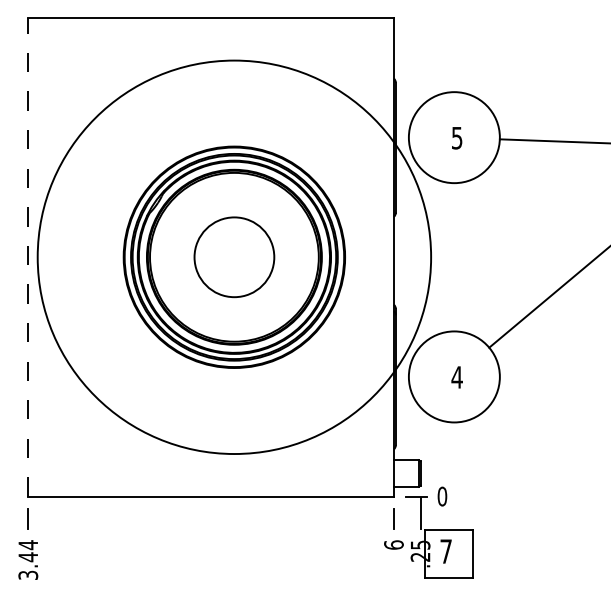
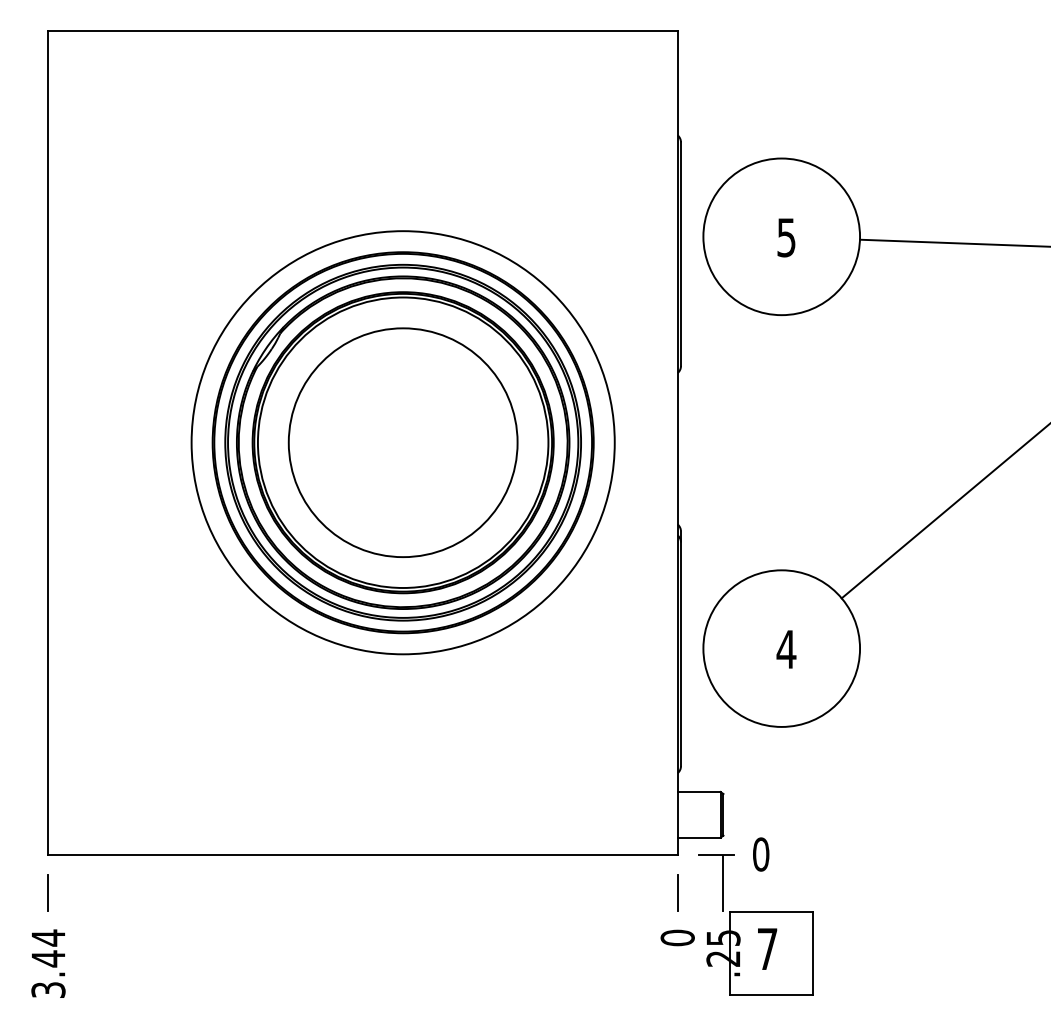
line: (28, 256) -> (48, 441), dashed -> solid
circle: (233, 256) -> (401, 441), size x1.67
circle: (234, 257) -> (403, 443), size x0.62
text: (393, 544) -> (676, 936), 6 -> 0

